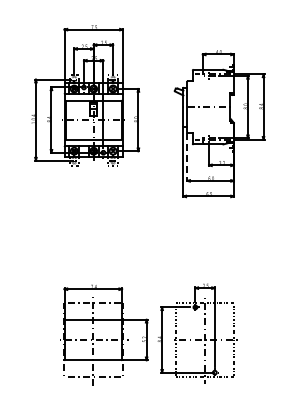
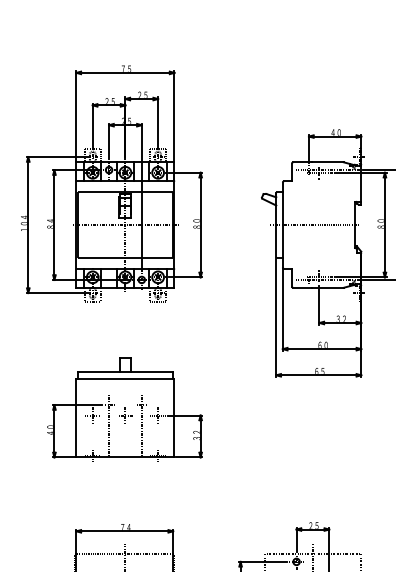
part: (85, 95) -> (111, 183), moved
line: (187, 158) -> (283, 311), dashed -> solid
part: (93, 216) -> (125, 409), added

